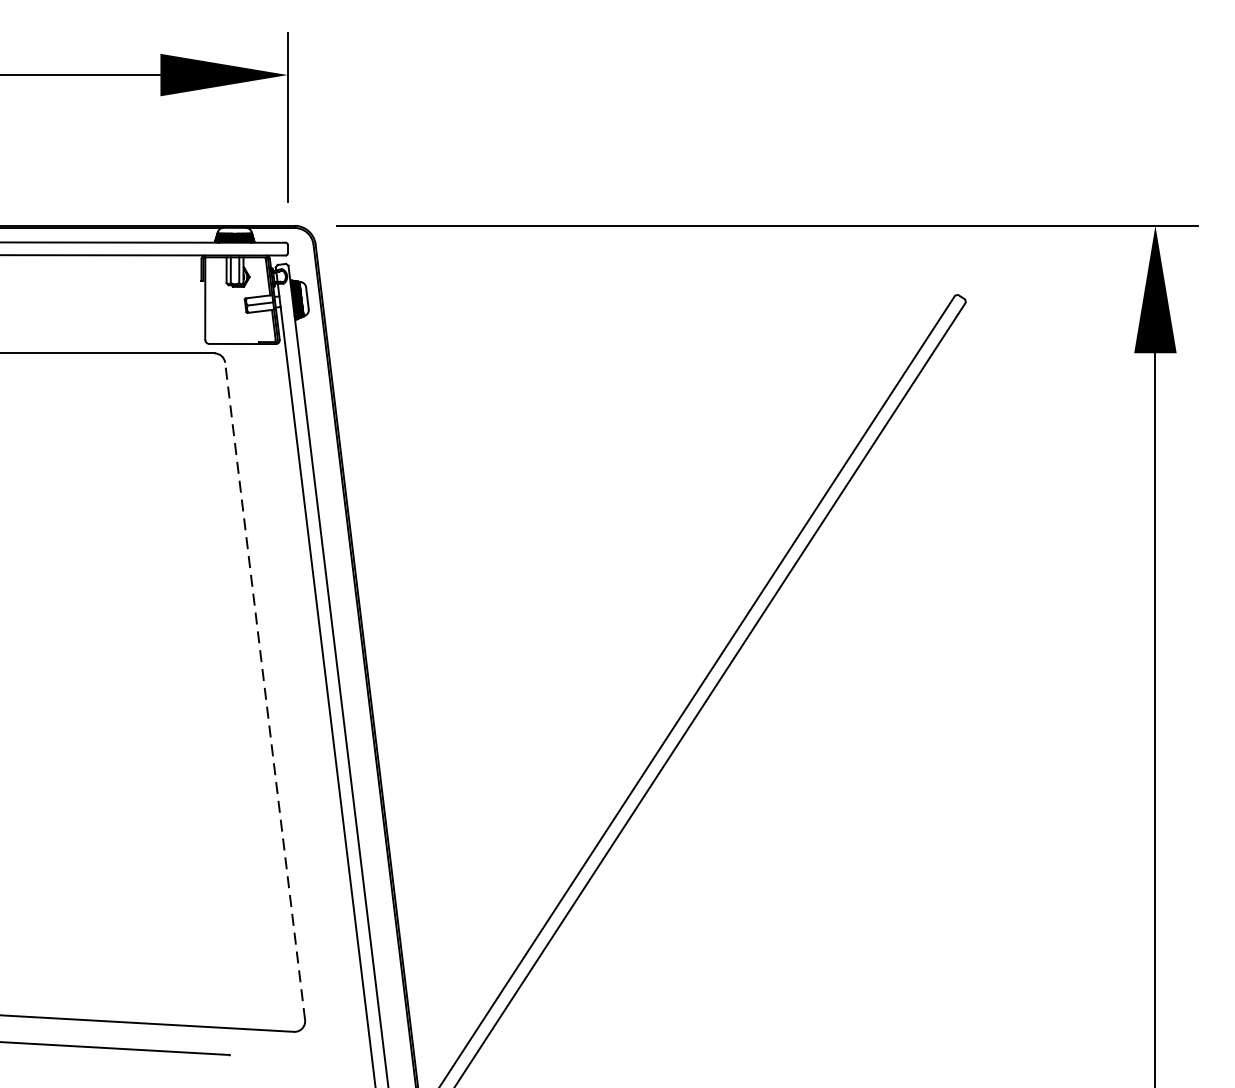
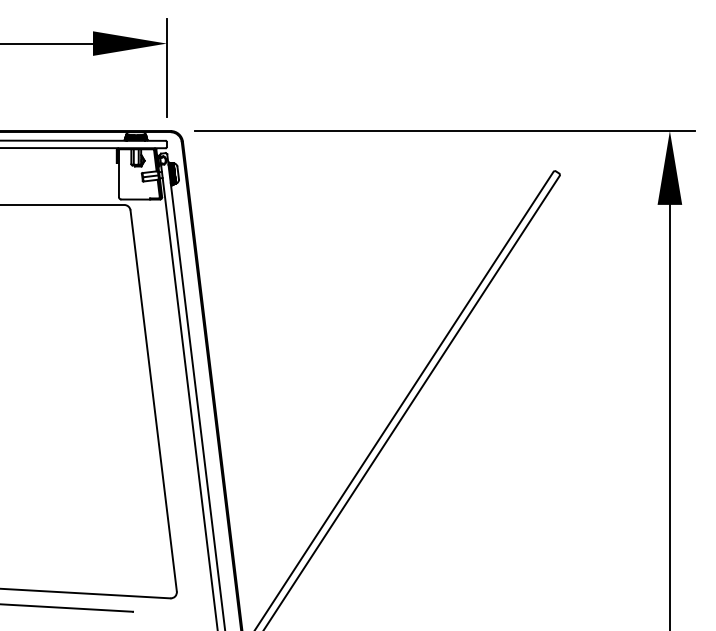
line: (264, 690) -> (153, 400), dashed -> solid

